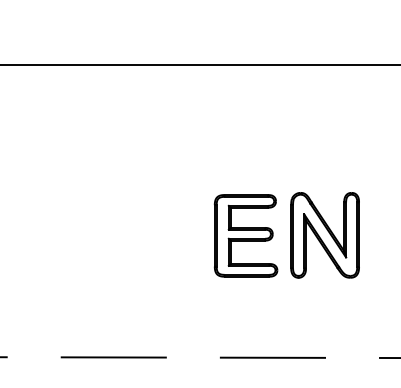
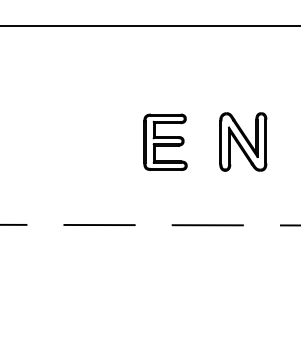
part: (246, 234) -> (165, 141), moved

